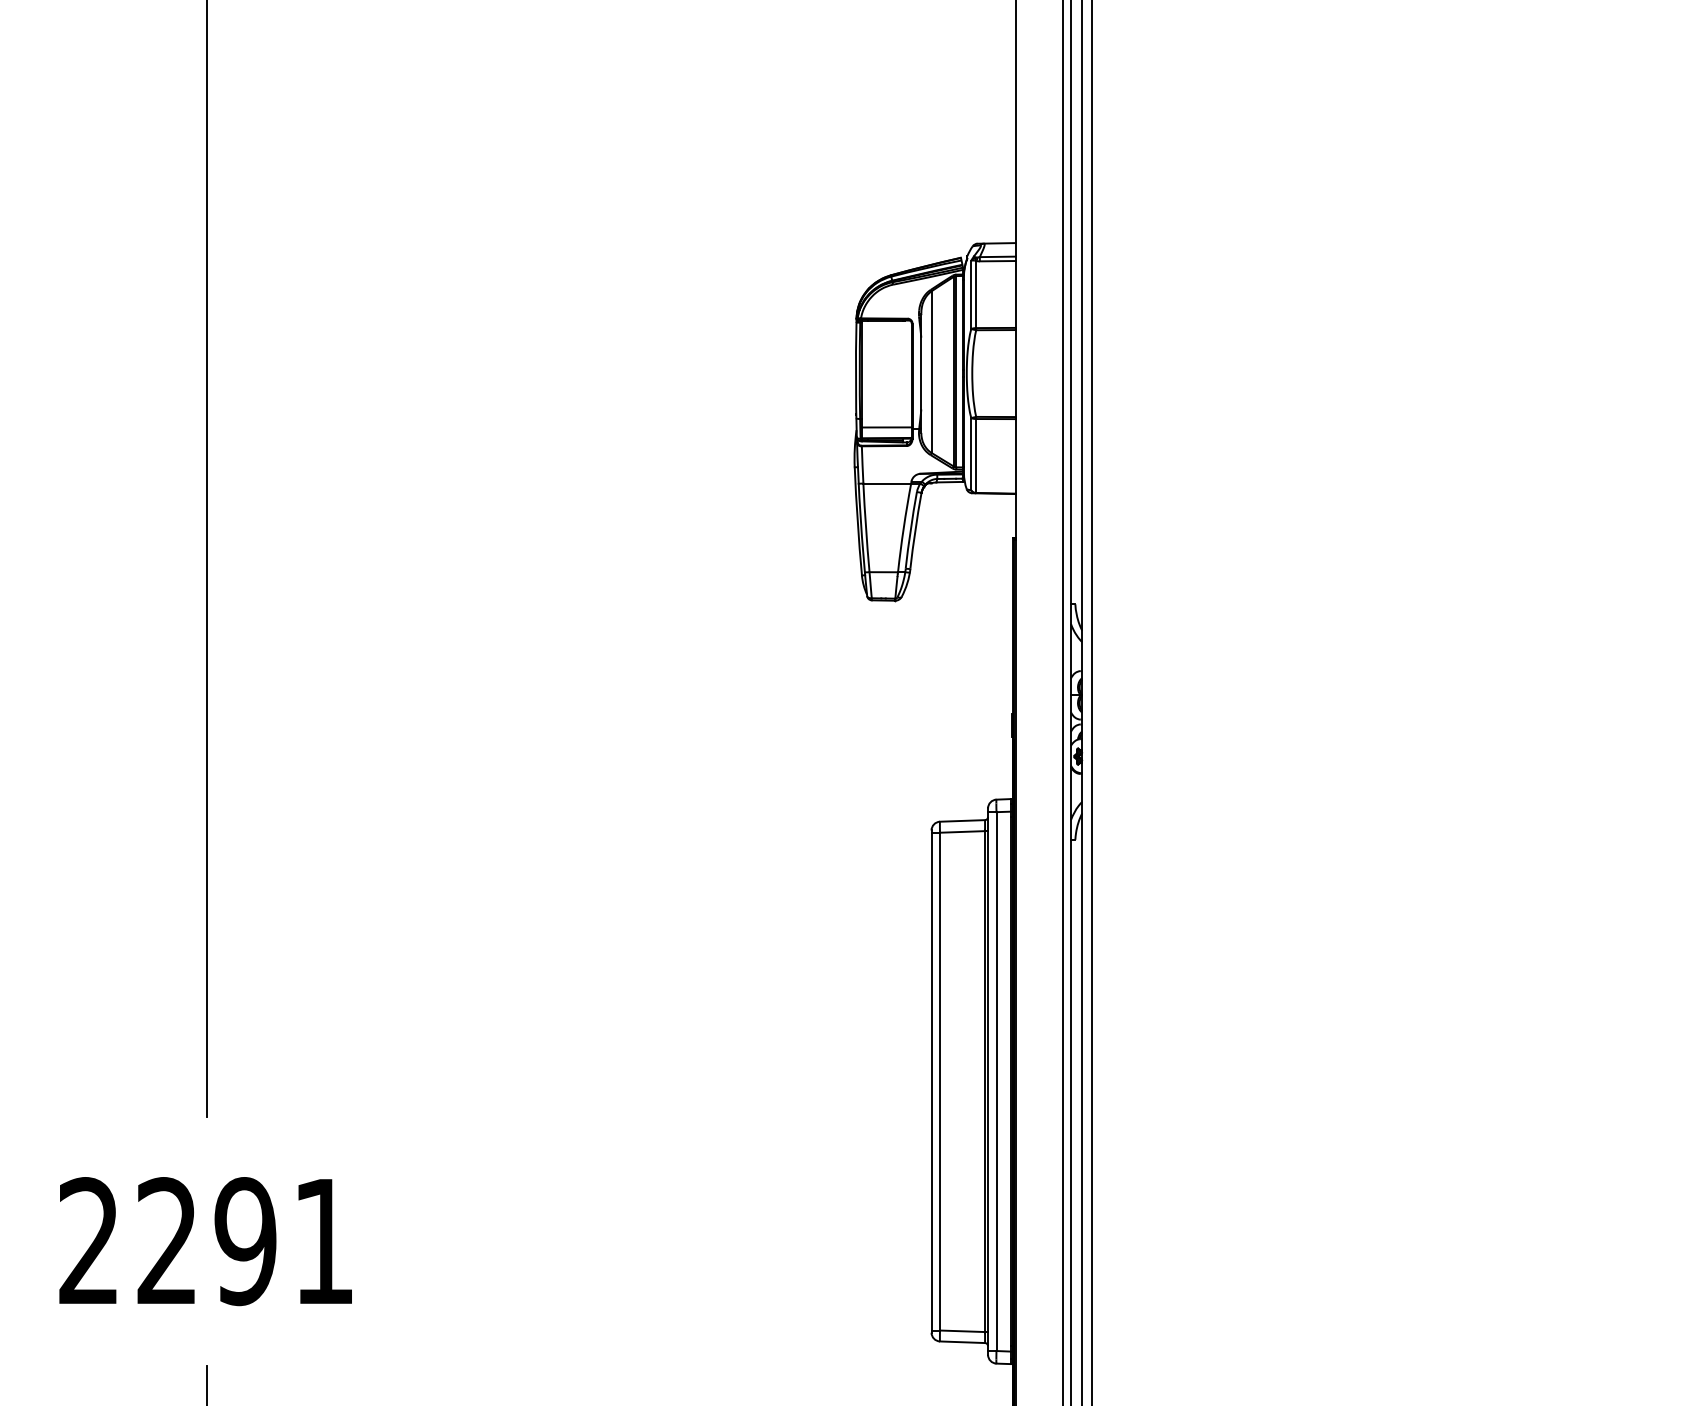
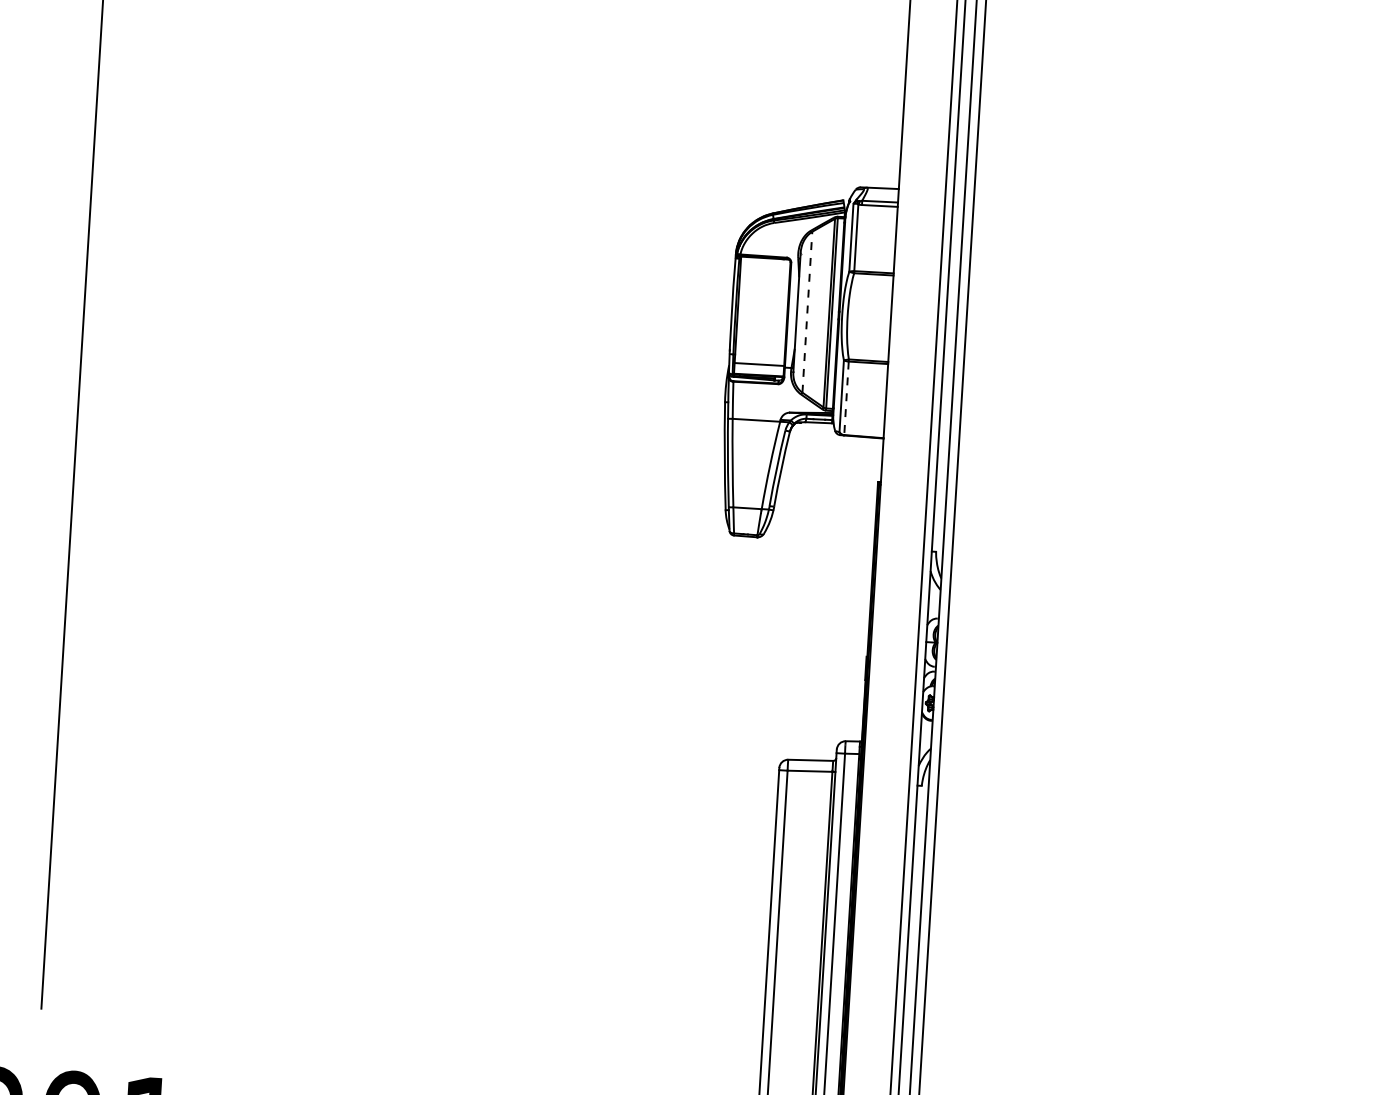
line: (931, 372) -> (807, 312), solid -> dashed
line: (976, 455) -> (846, 397), solid -> dashed

